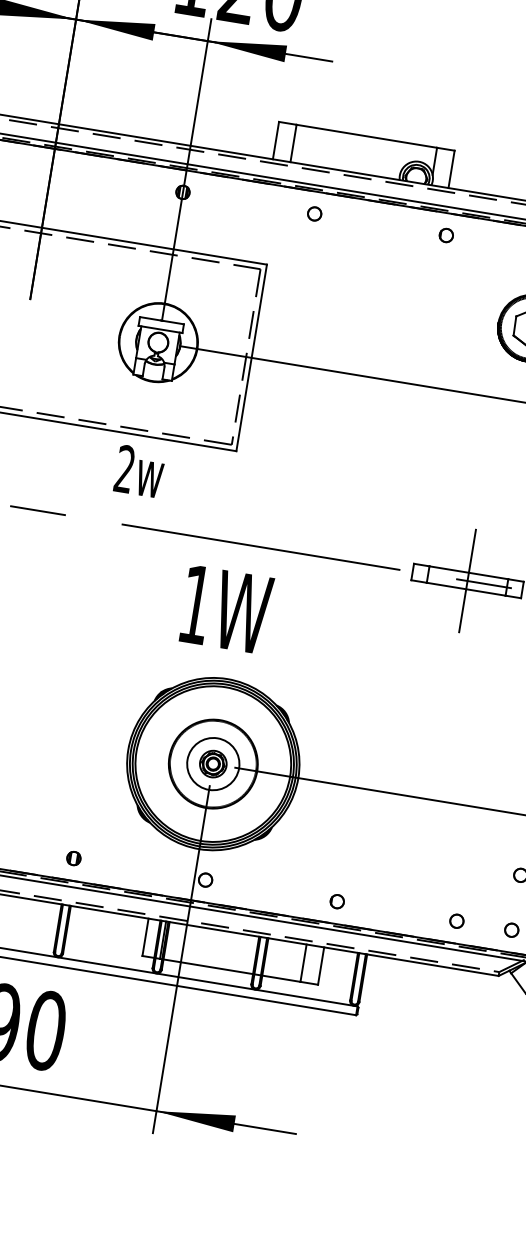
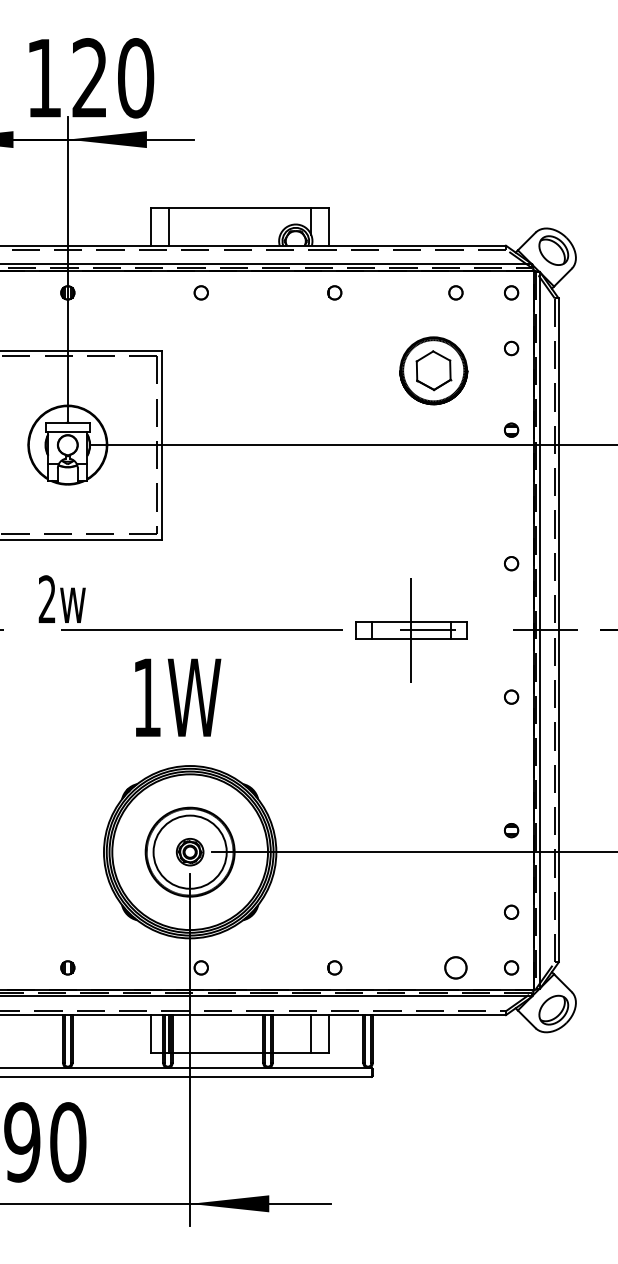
text: (139, 470) -> (61, 598), moved
circle: (213, 764) -> (190, 852), size x1.4
circle: (456, 920) -> (455, 967), size x1.6

